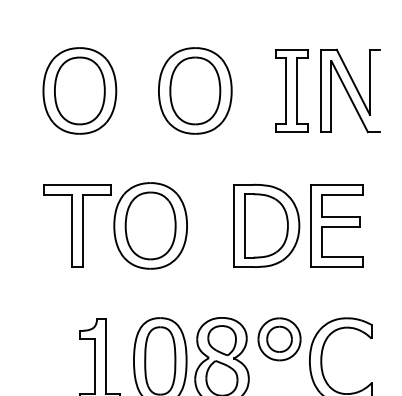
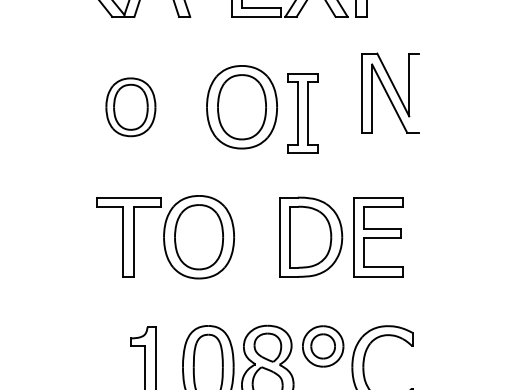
part: (350, 90) -> (390, 92), moved
part: (79, 91) -> (130, 107), size x0.7
part: (291, 91) -> (302, 113), moved

